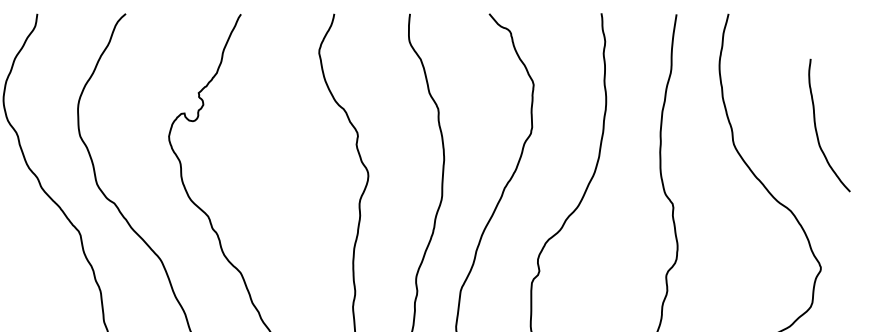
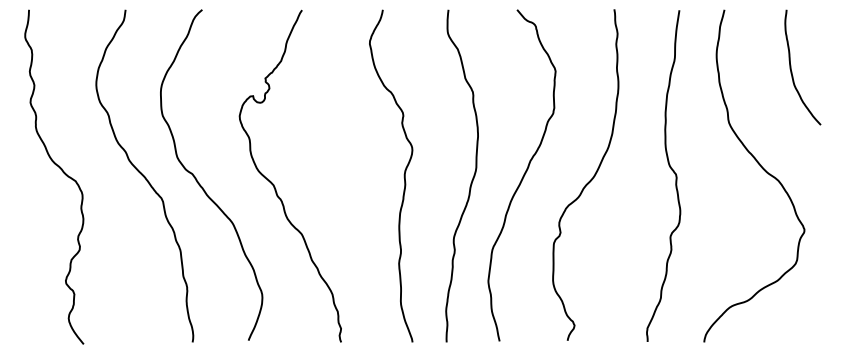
curve: (817, 130) -> (792, 71), moved

